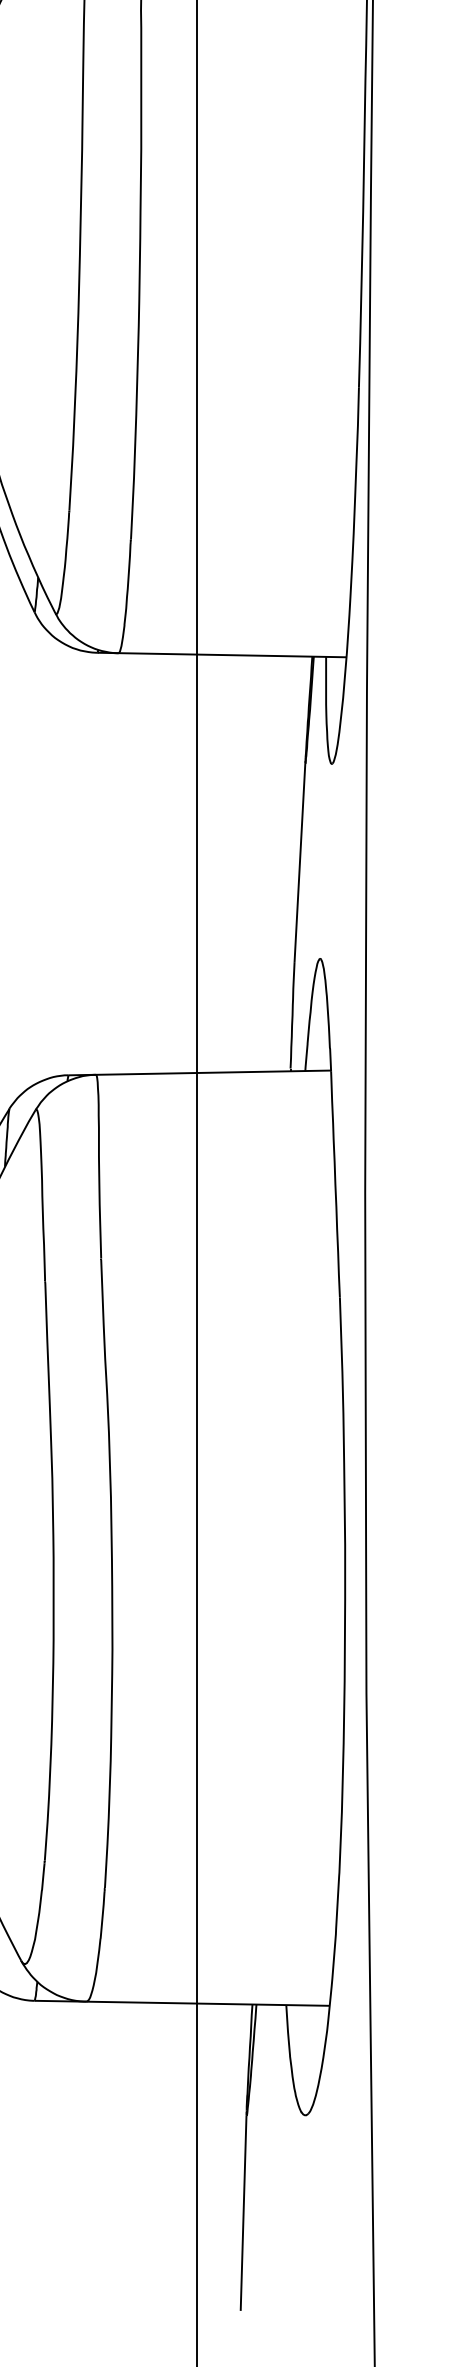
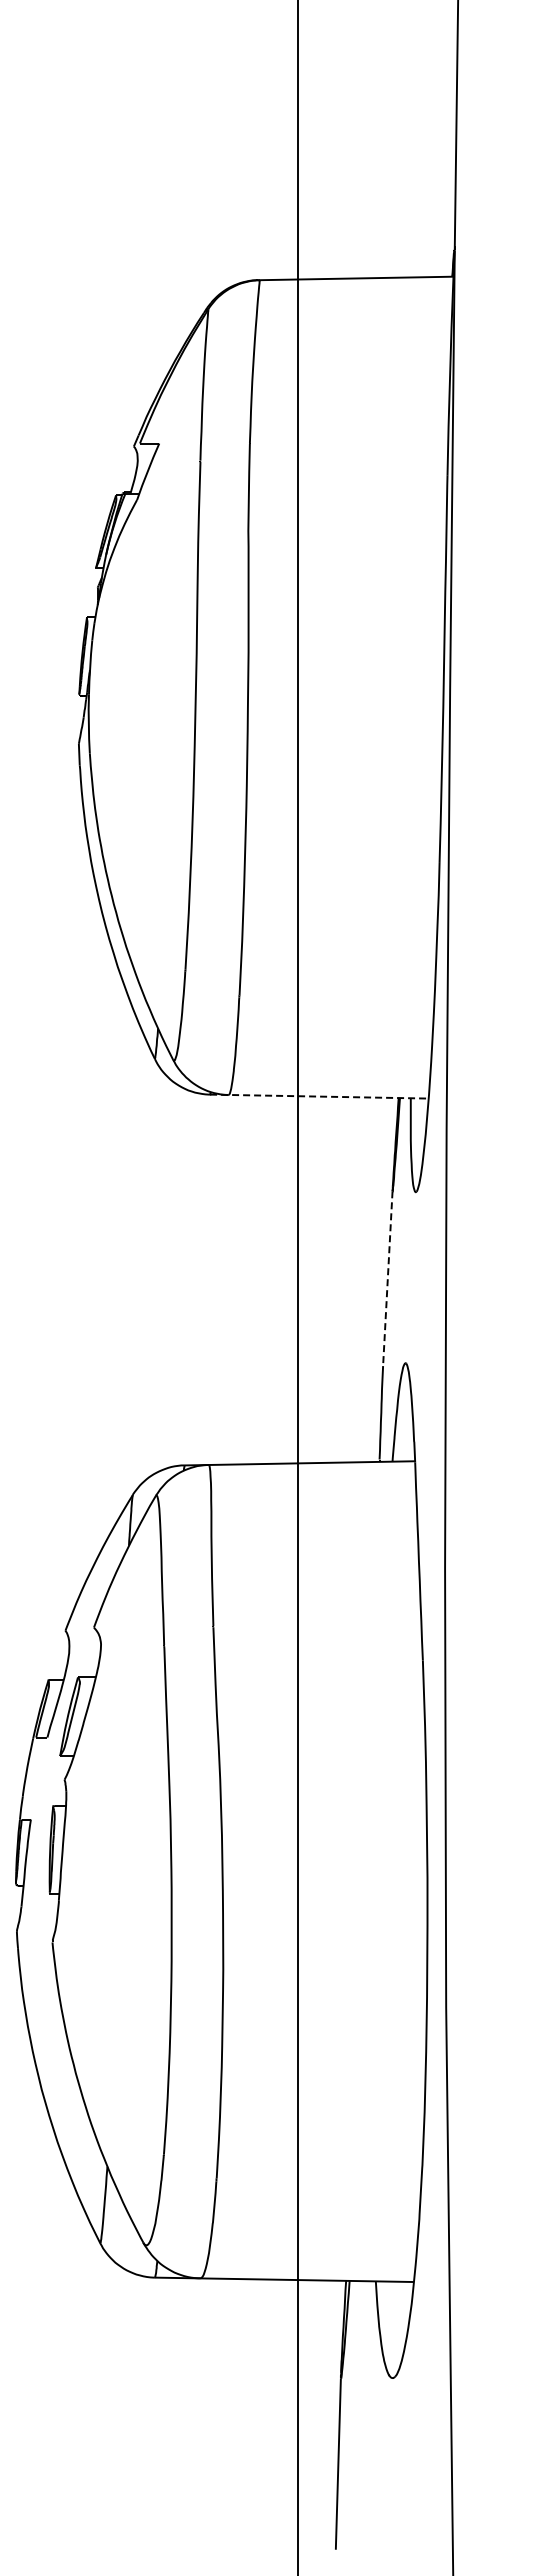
line: (222, 654) -> (319, 1096), solid -> dashed
line: (299, 862) -> (387, 1278), solid -> dashed

